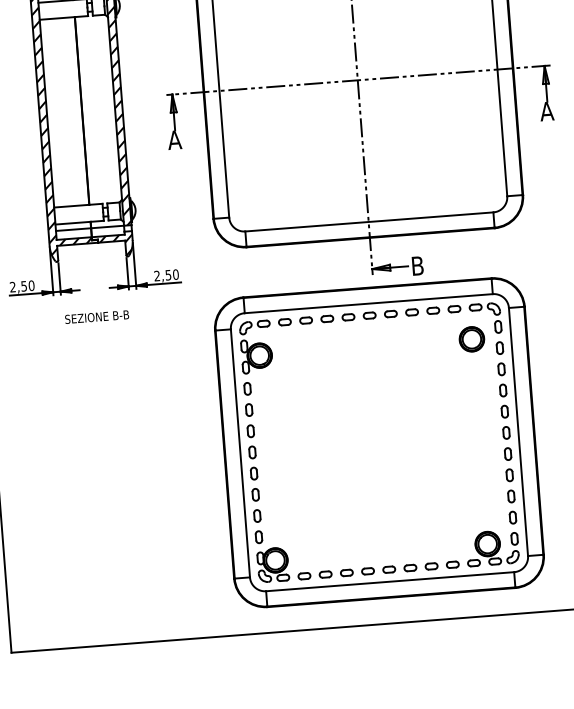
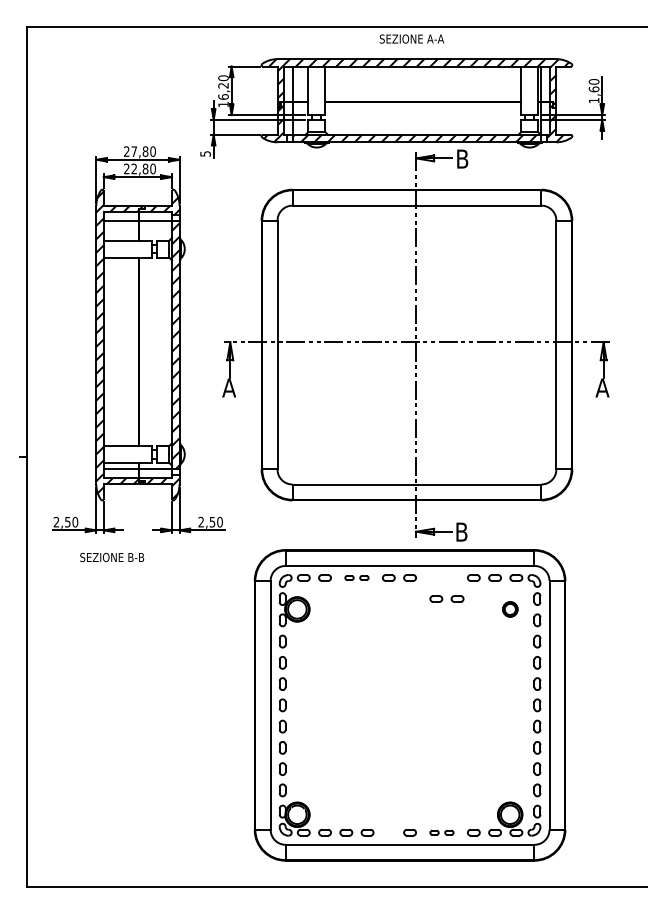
part: (400, 312) -> (446, 598), moved
text: (97, 317) -> (112, 557), moved
part: (316, 319) -> (356, 577), size x0.7
part: (472, 339) -> (510, 609), size x0.6
part: (420, 567) -> (441, 832), size x0.7
part: (367, 571) -> (388, 832), removed

